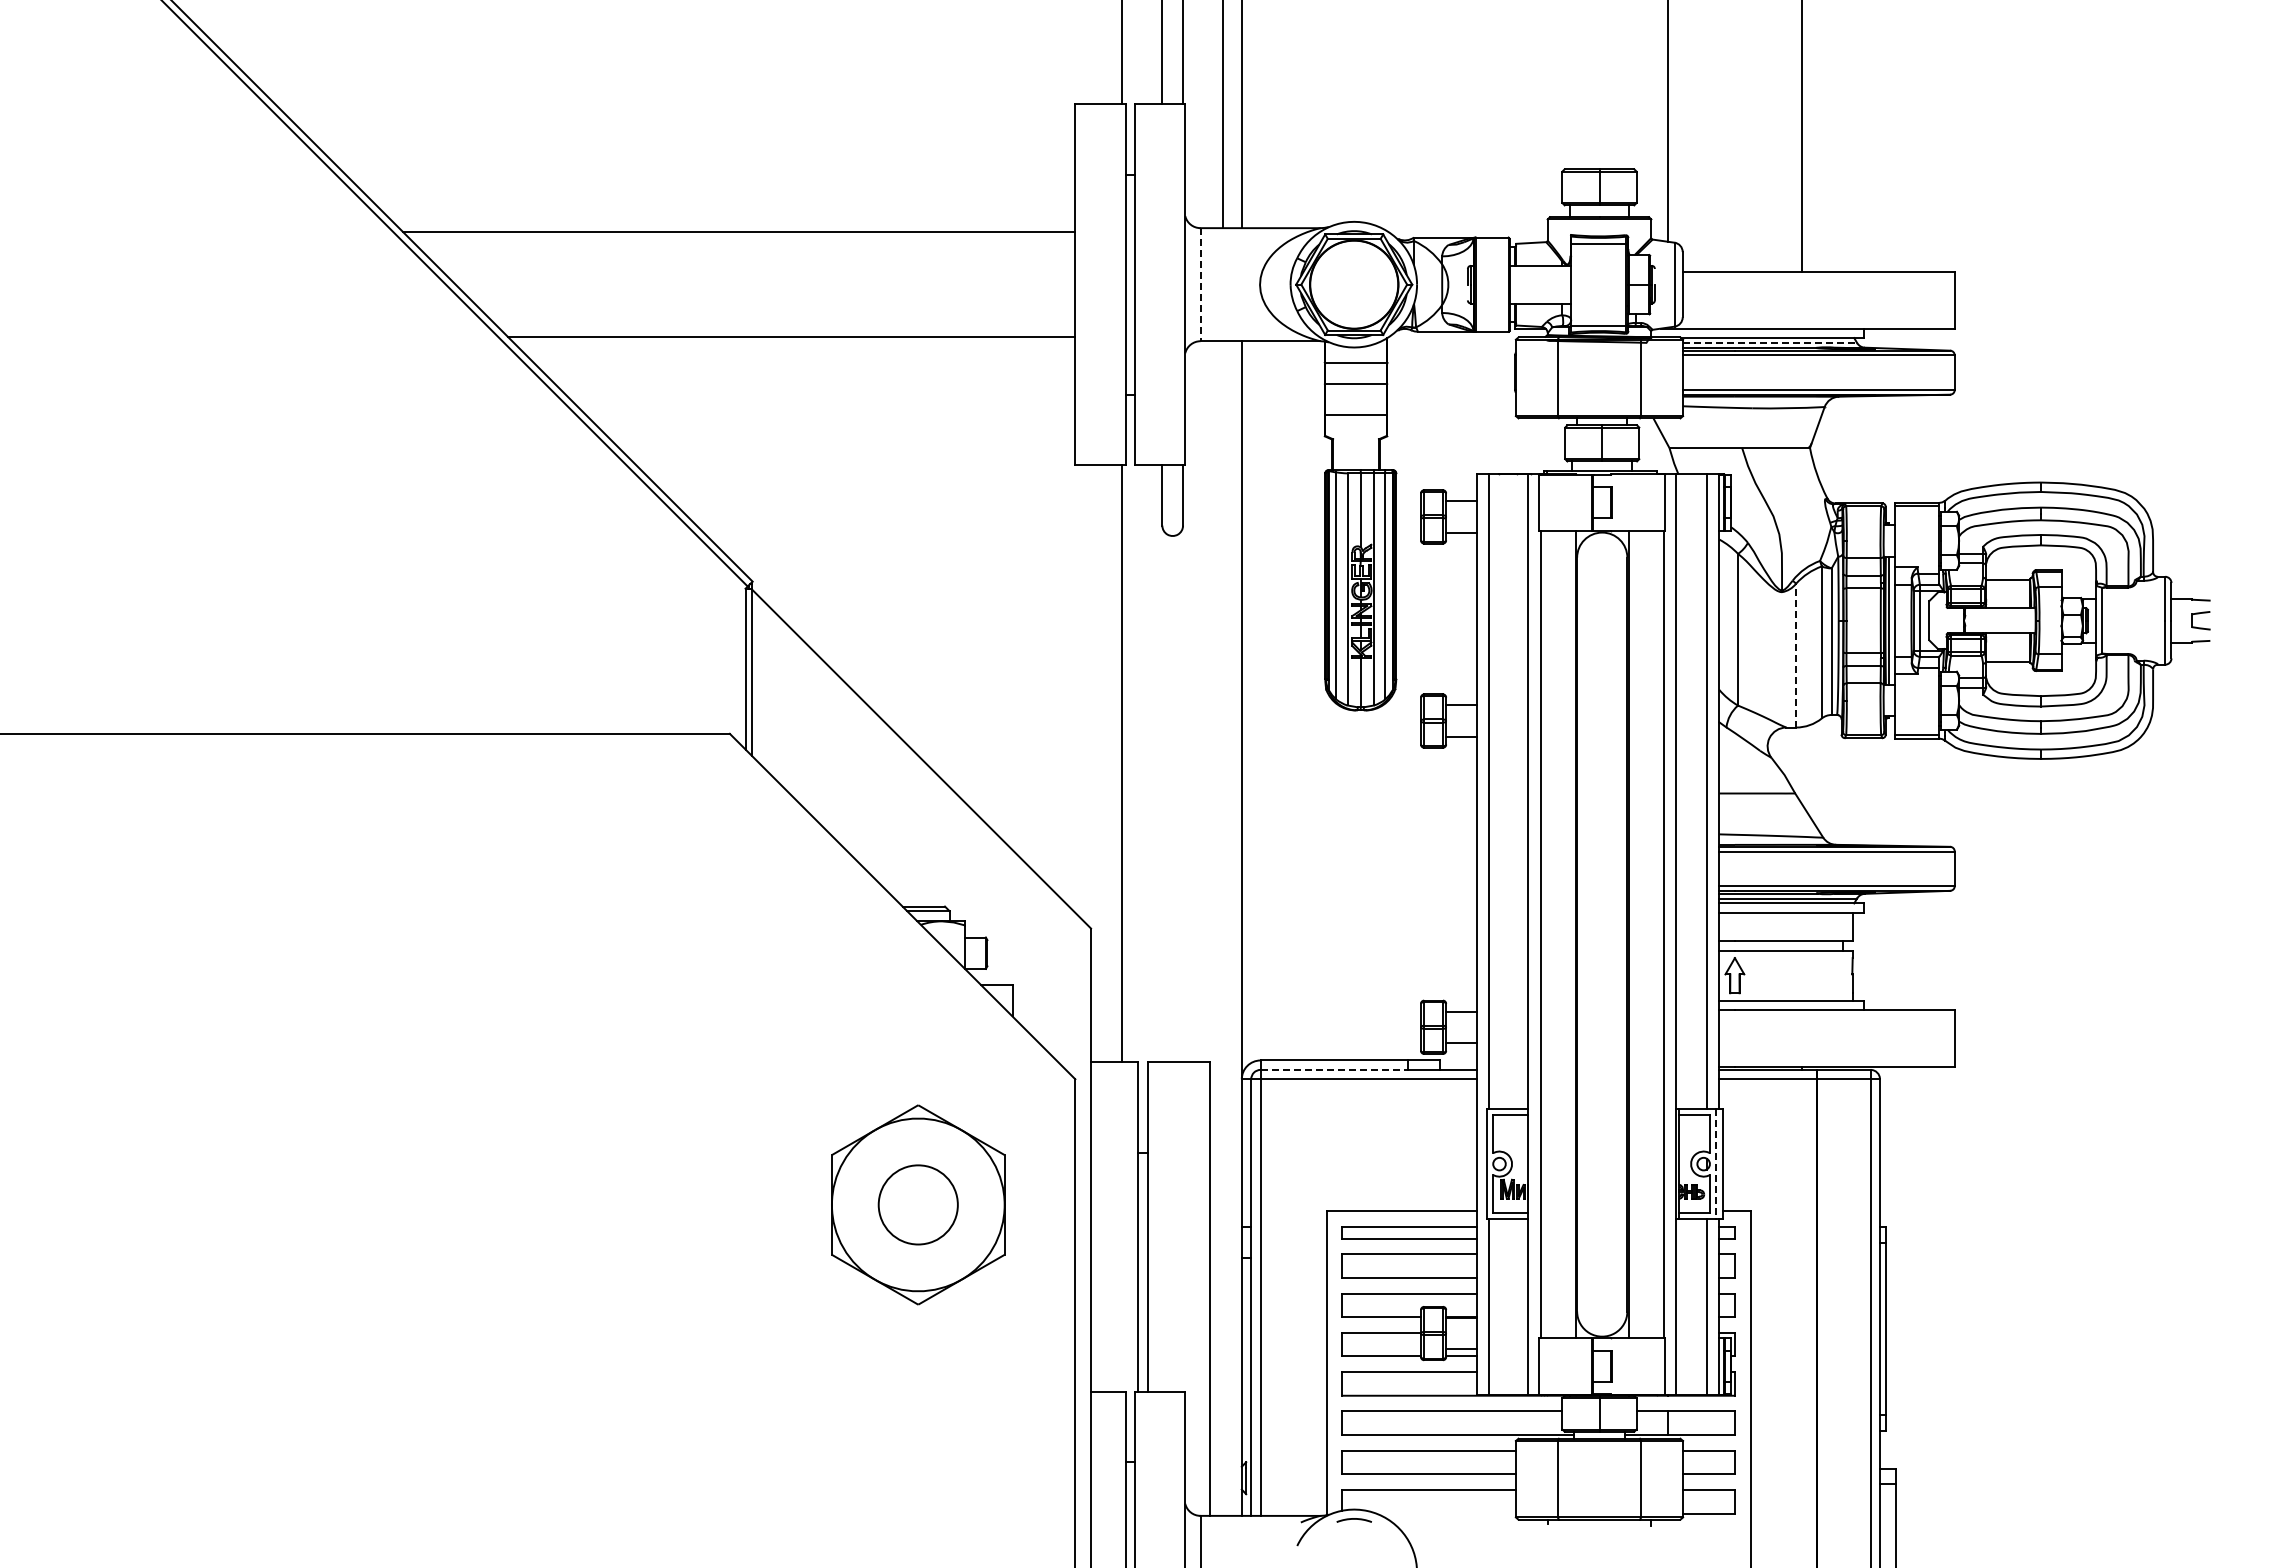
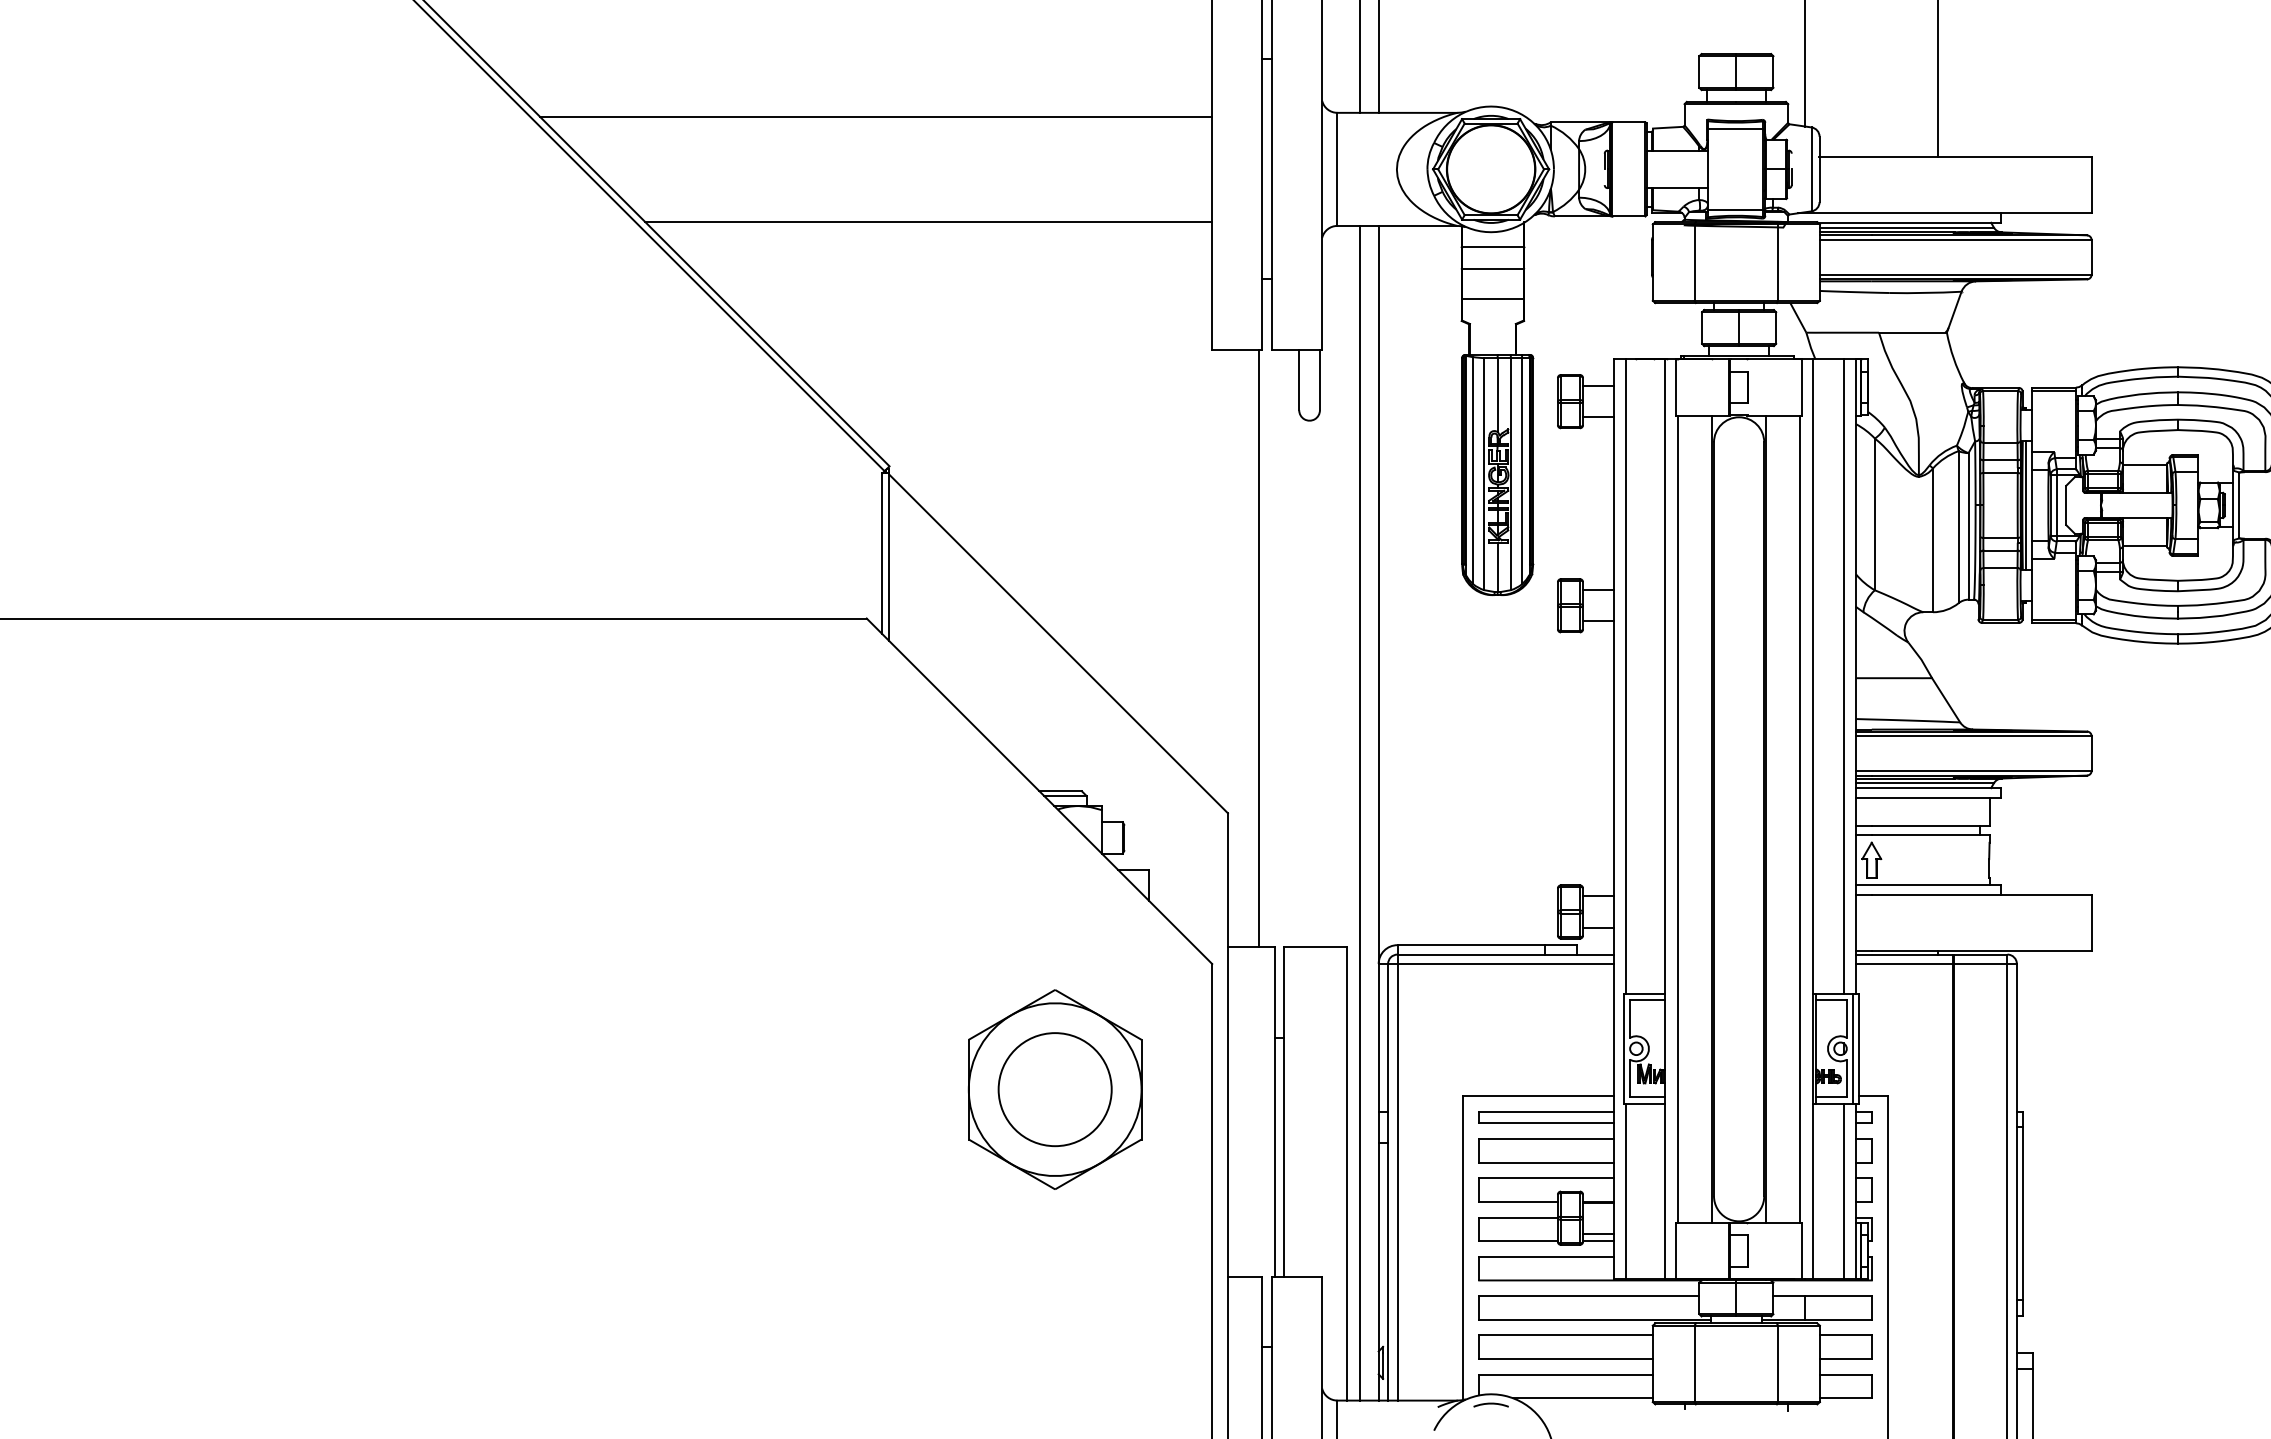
line: (1200, 284) -> (1337, 169), dashed -> solid
line: (1770, 342) -> (1907, 227), dashed -> solid
line: (1796, 655) -> (1933, 540), dashed -> solid
line: (1222, 928) -> (1359, 813), added
line: (1334, 1069) -> (1471, 954), dashed -> solid
line: (1716, 1164) -> (1853, 1049), dashed -> solid
circle: (917, 1204) -> (1054, 1089), size x1.43
line: (1445, 1513) -> (1582, 1398), added

